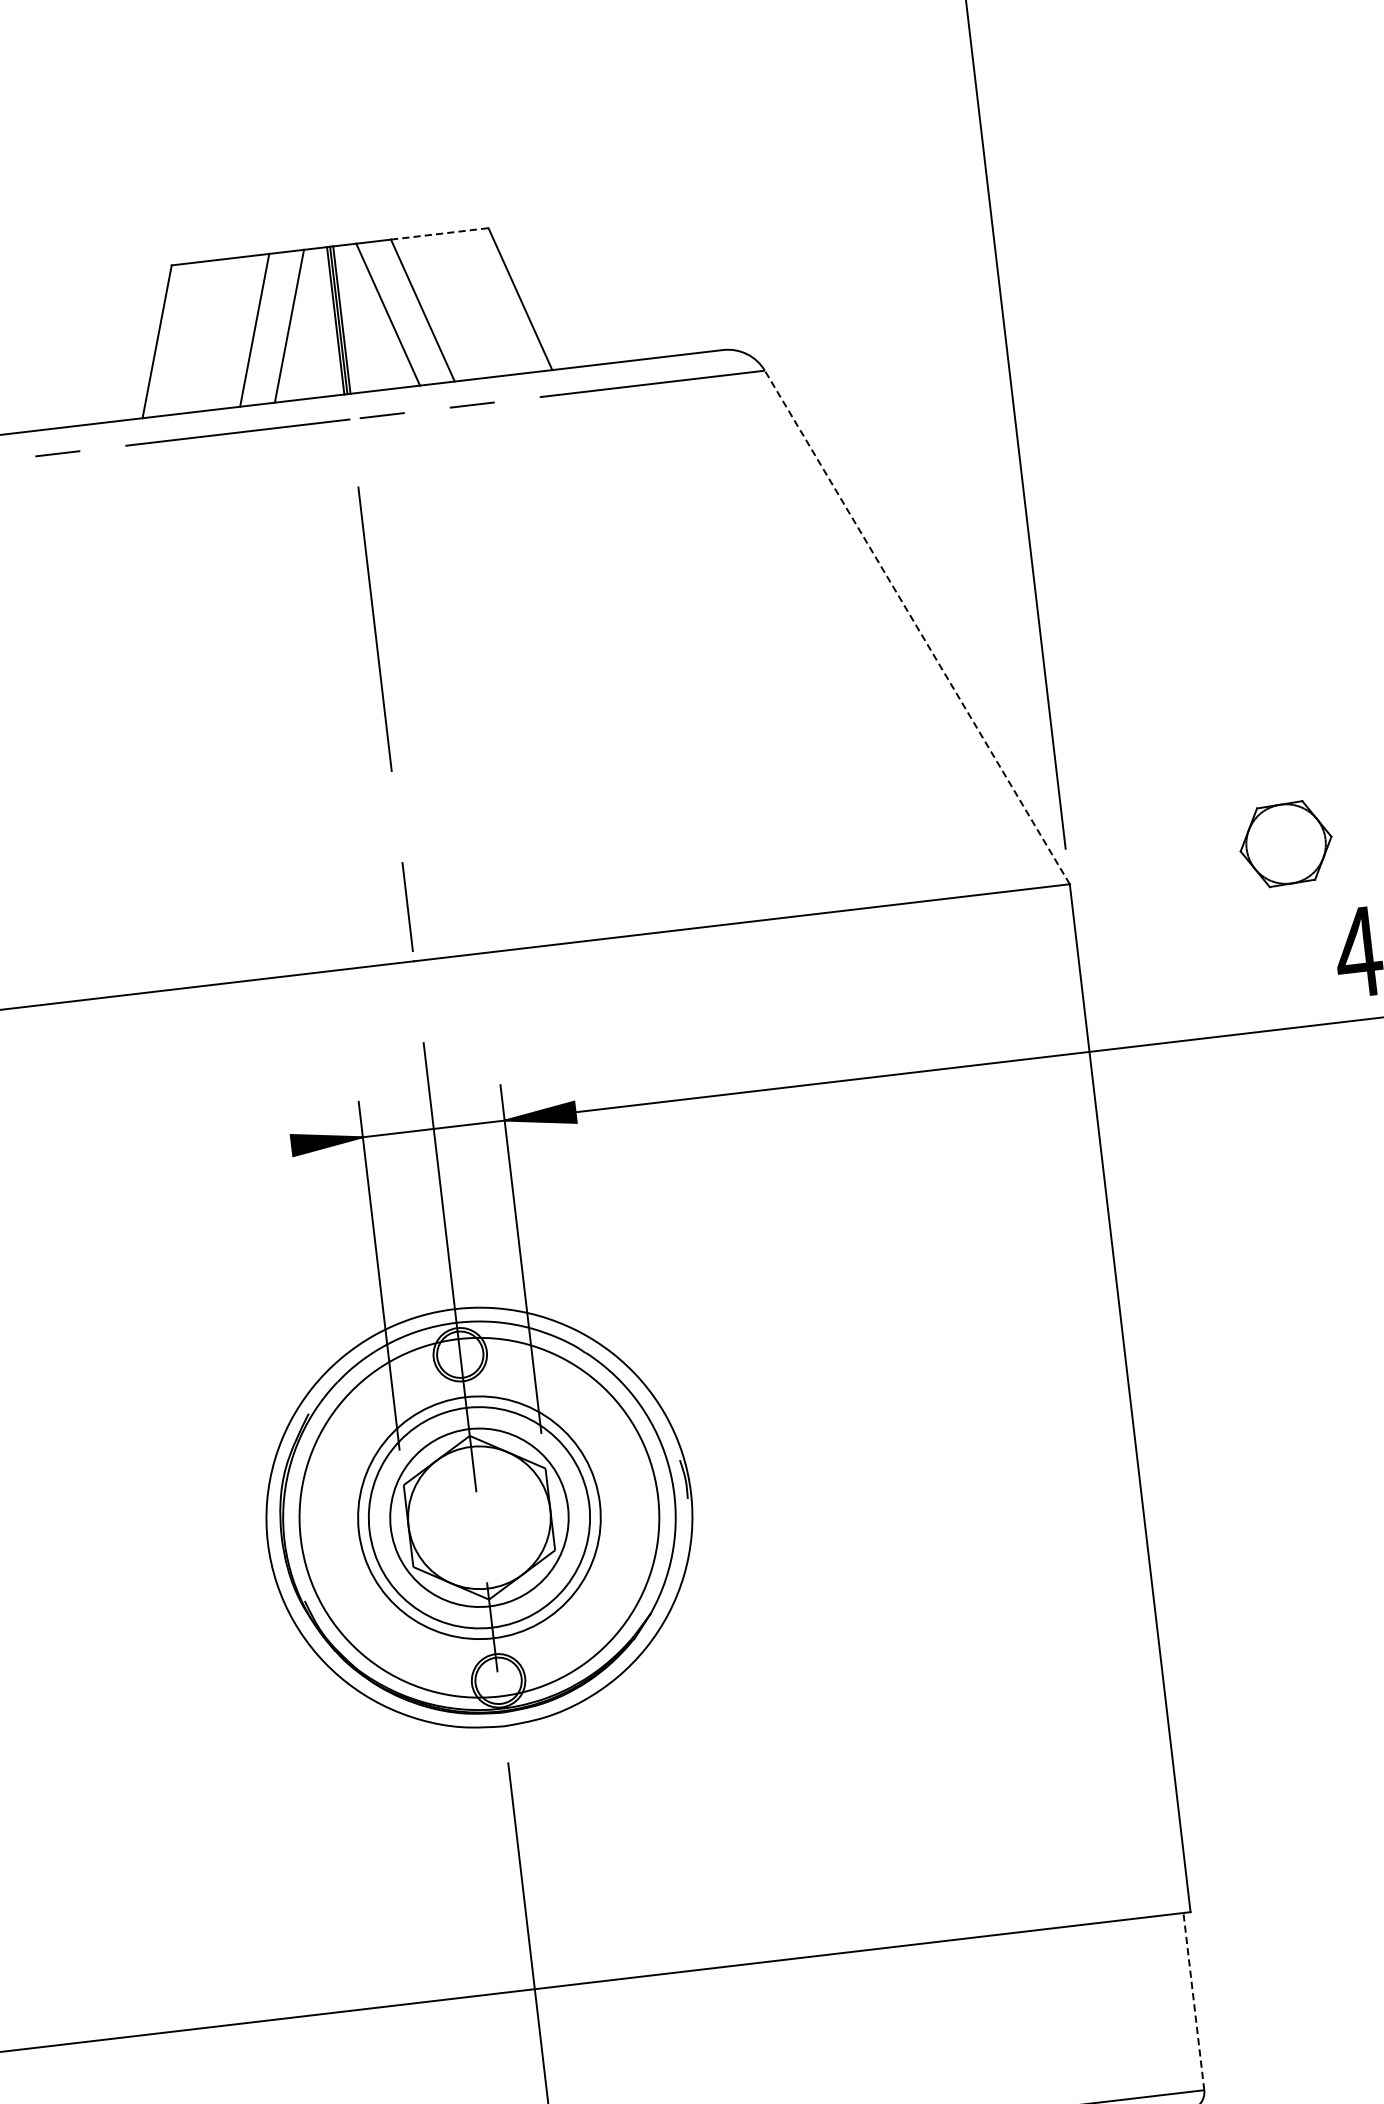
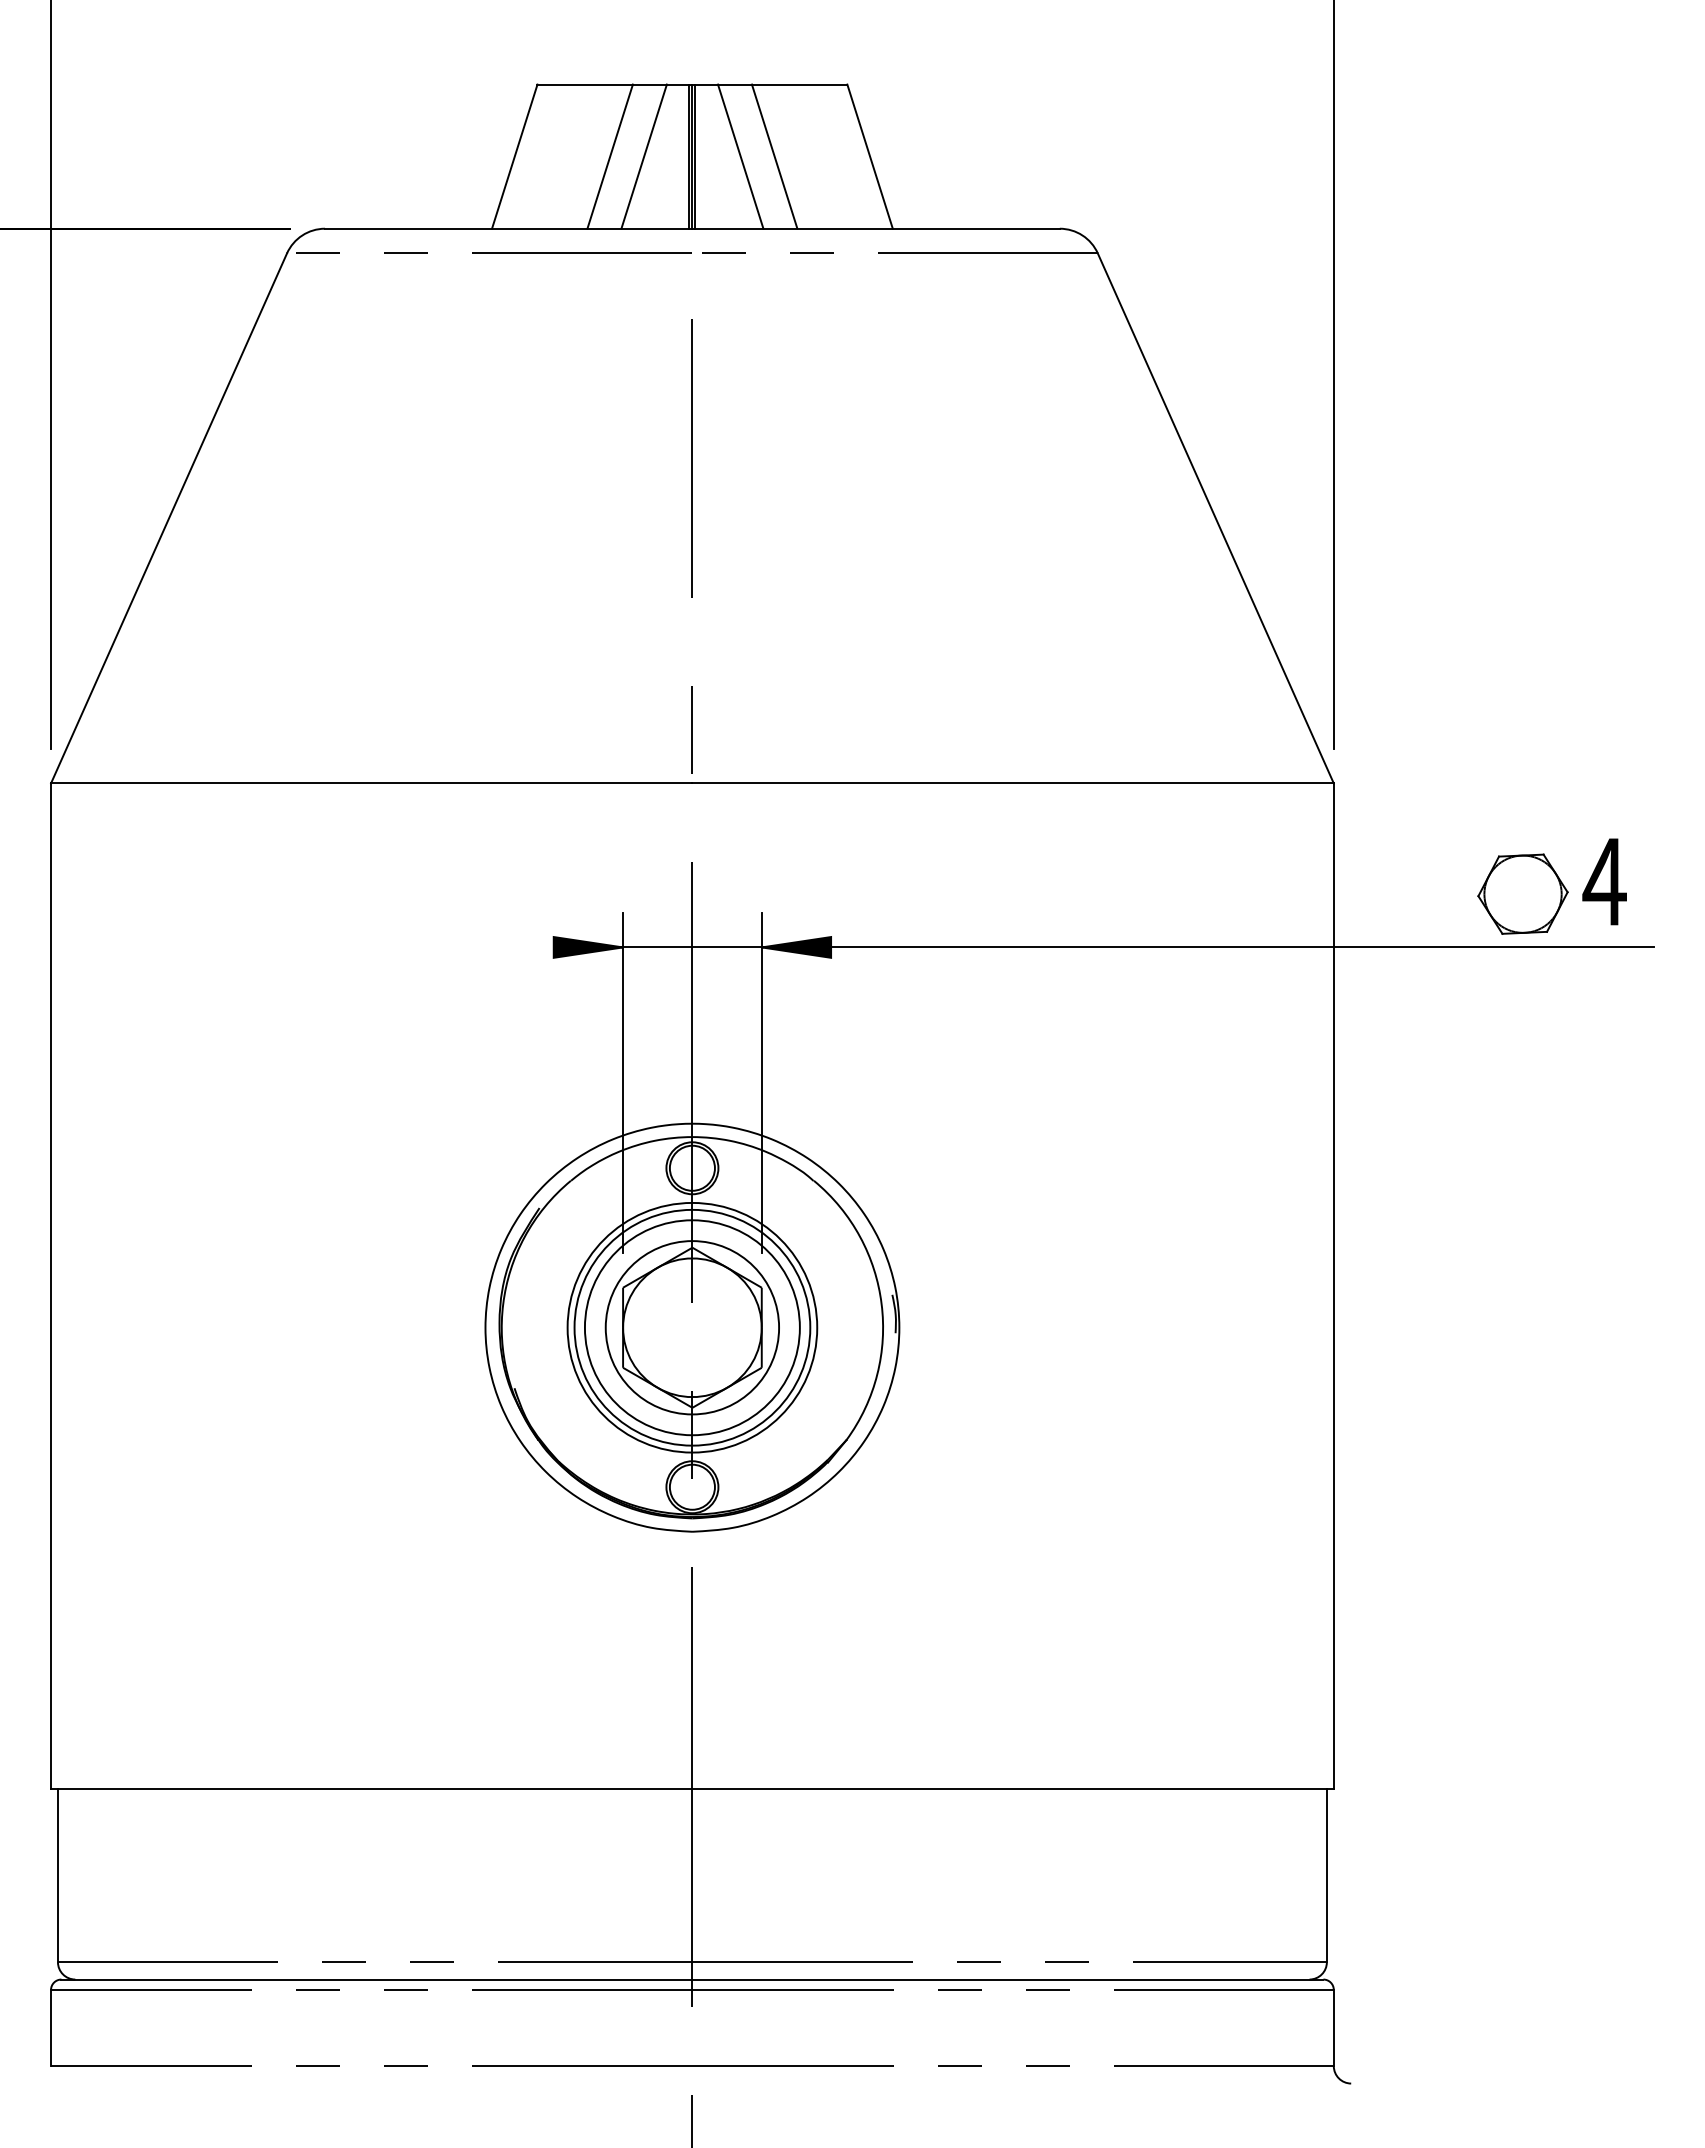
line: (439, 233) -> (799, 84), dashed -> solid
line: (916, 626) -> (1215, 517), dashed -> solid
part: (1285, 843) -> (1522, 893), moved
circle: (479, 1517) -> (692, 1327), size x0.71
line: (1193, 2001) -> (1326, 1875), dashed -> solid

